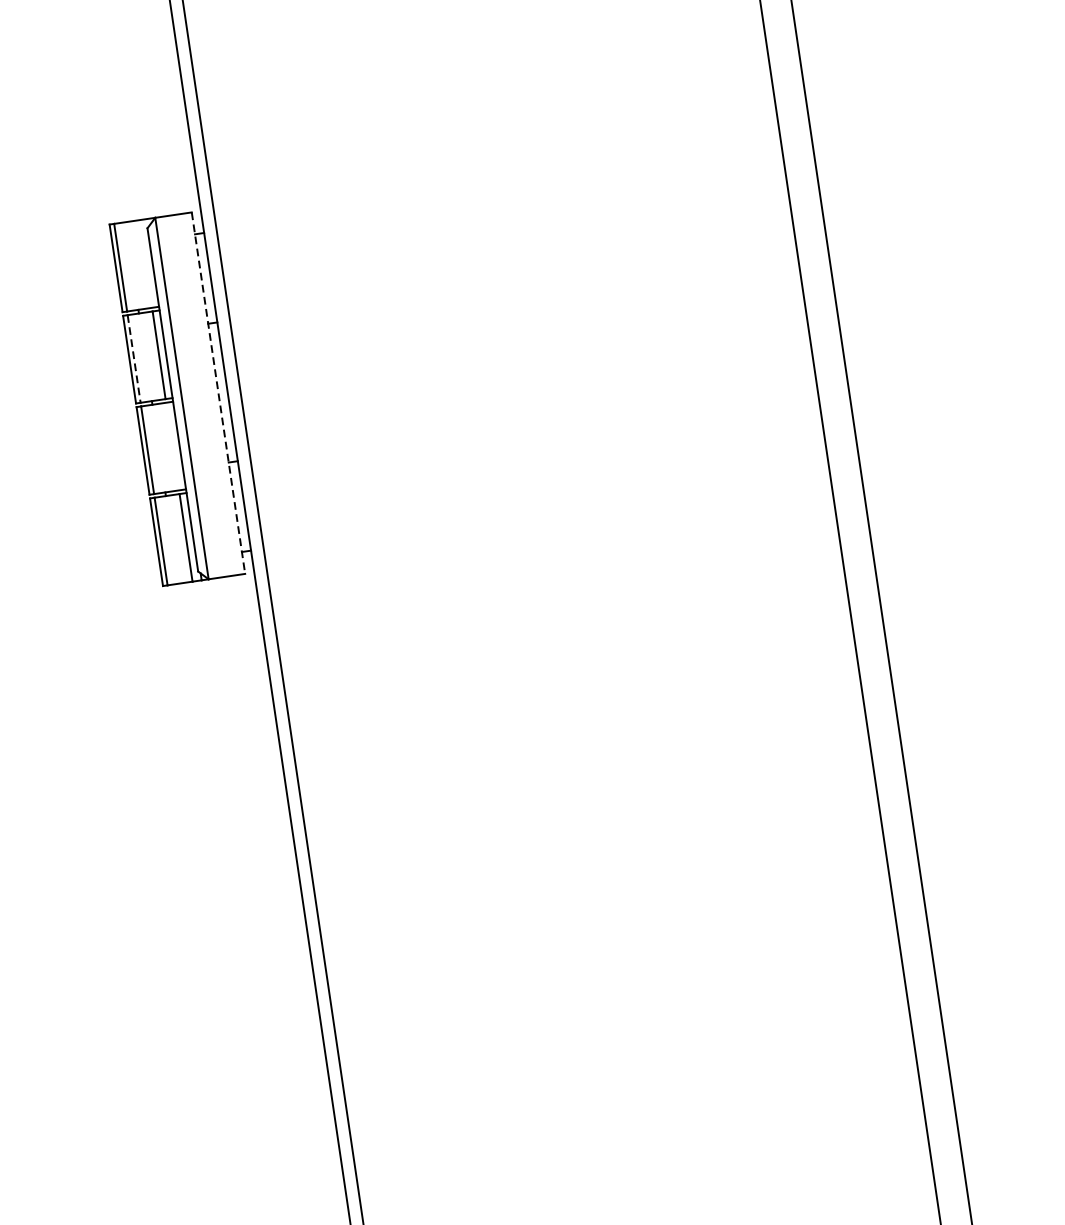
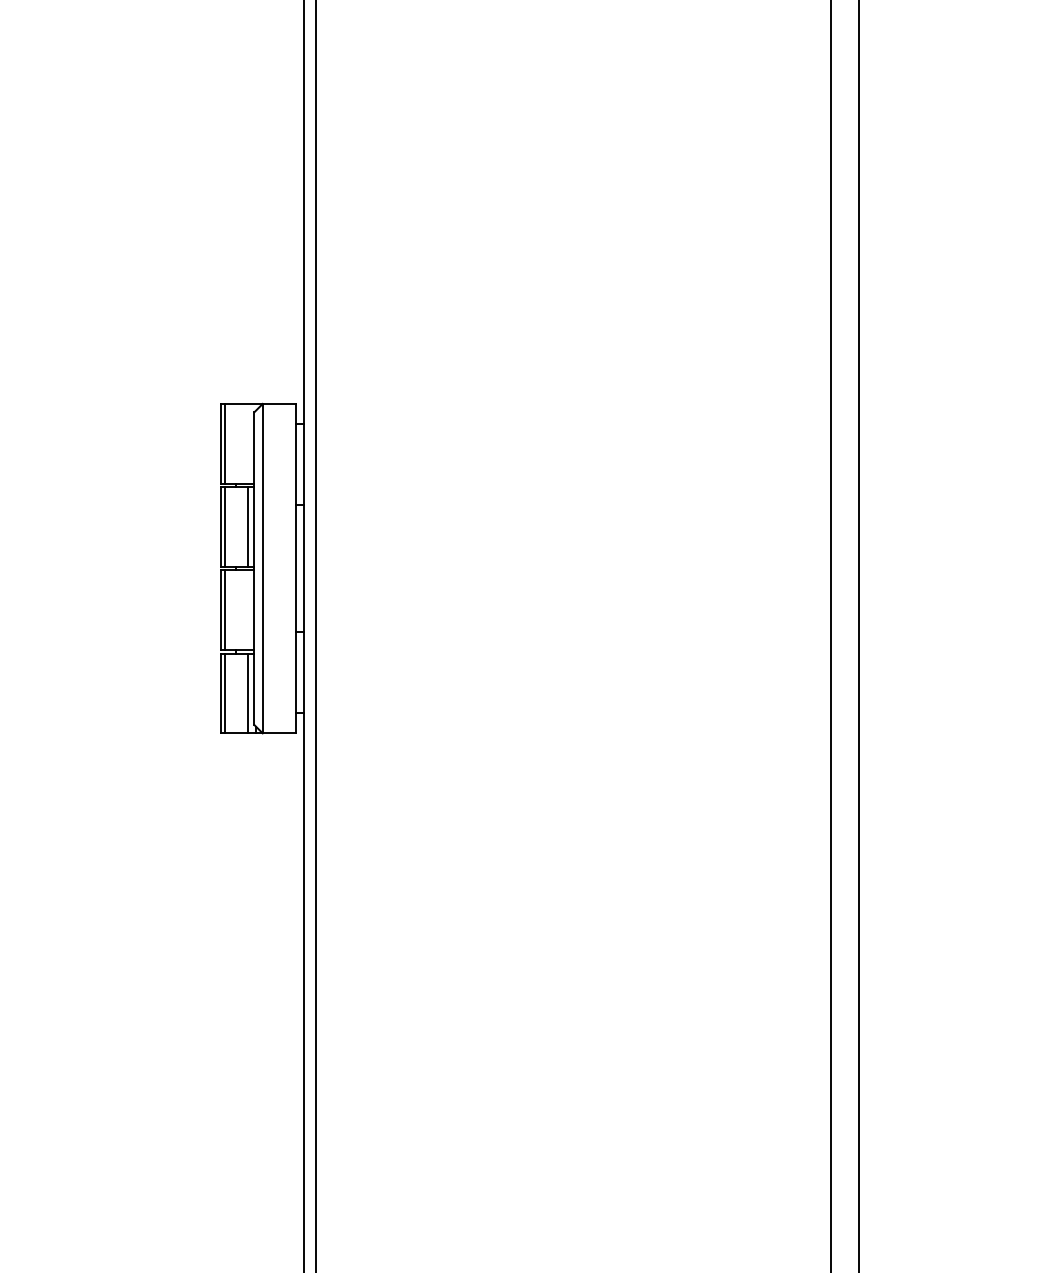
line: (134, 359) -> (225, 527), dashed -> solid
line: (218, 392) -> (296, 568), dashed -> solid

